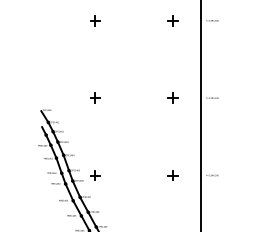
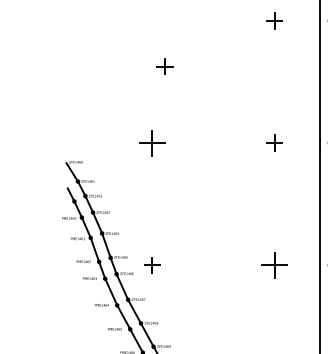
part: (95, 20) -> (165, 66), moved
part: (95, 97) -> (152, 142), size x1.6
part: (172, 175) -> (274, 265), size x1.6

